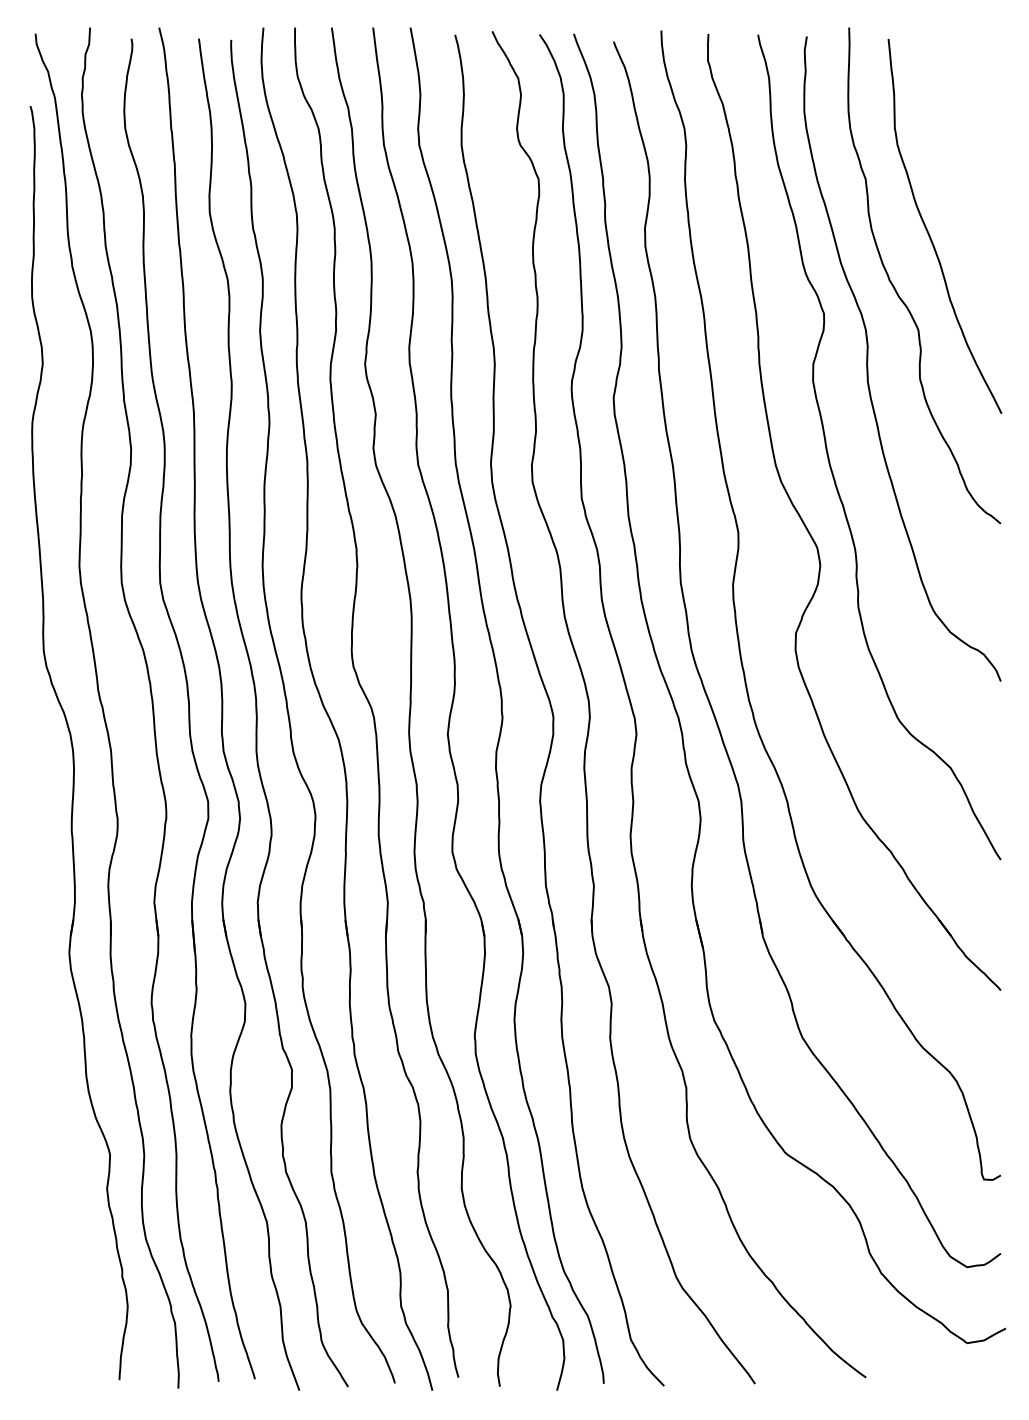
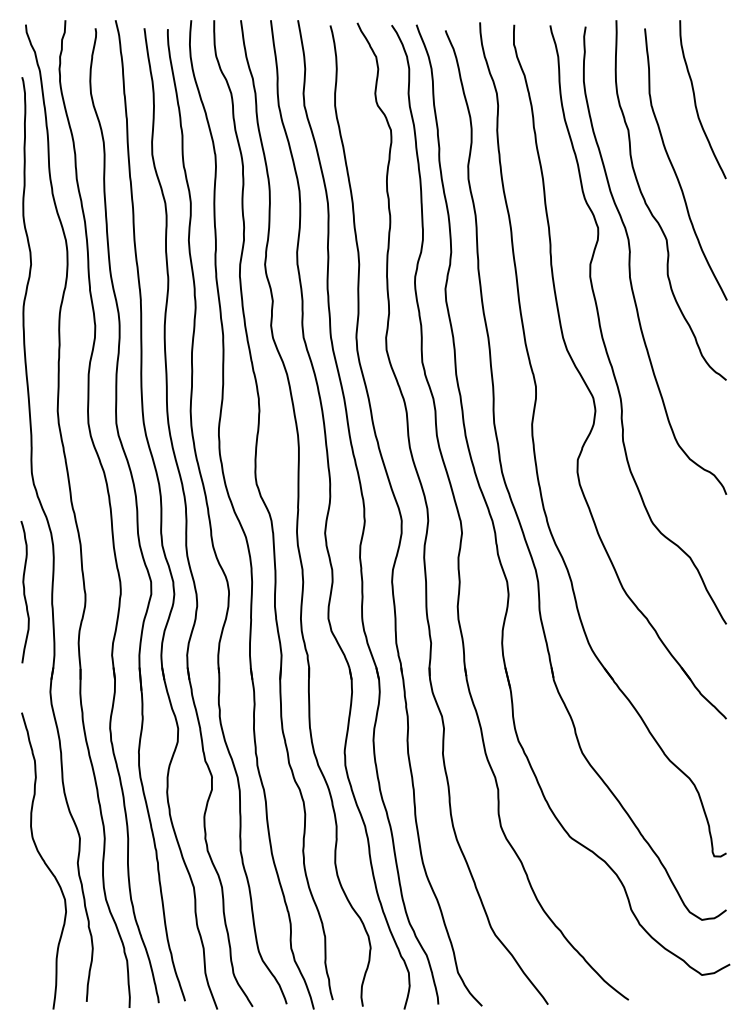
curve: (958, 137) -> (695, 99), added
curve: (34, 815) -> (25, 592), added
curve: (60, 1185) -> (43, 860), added

